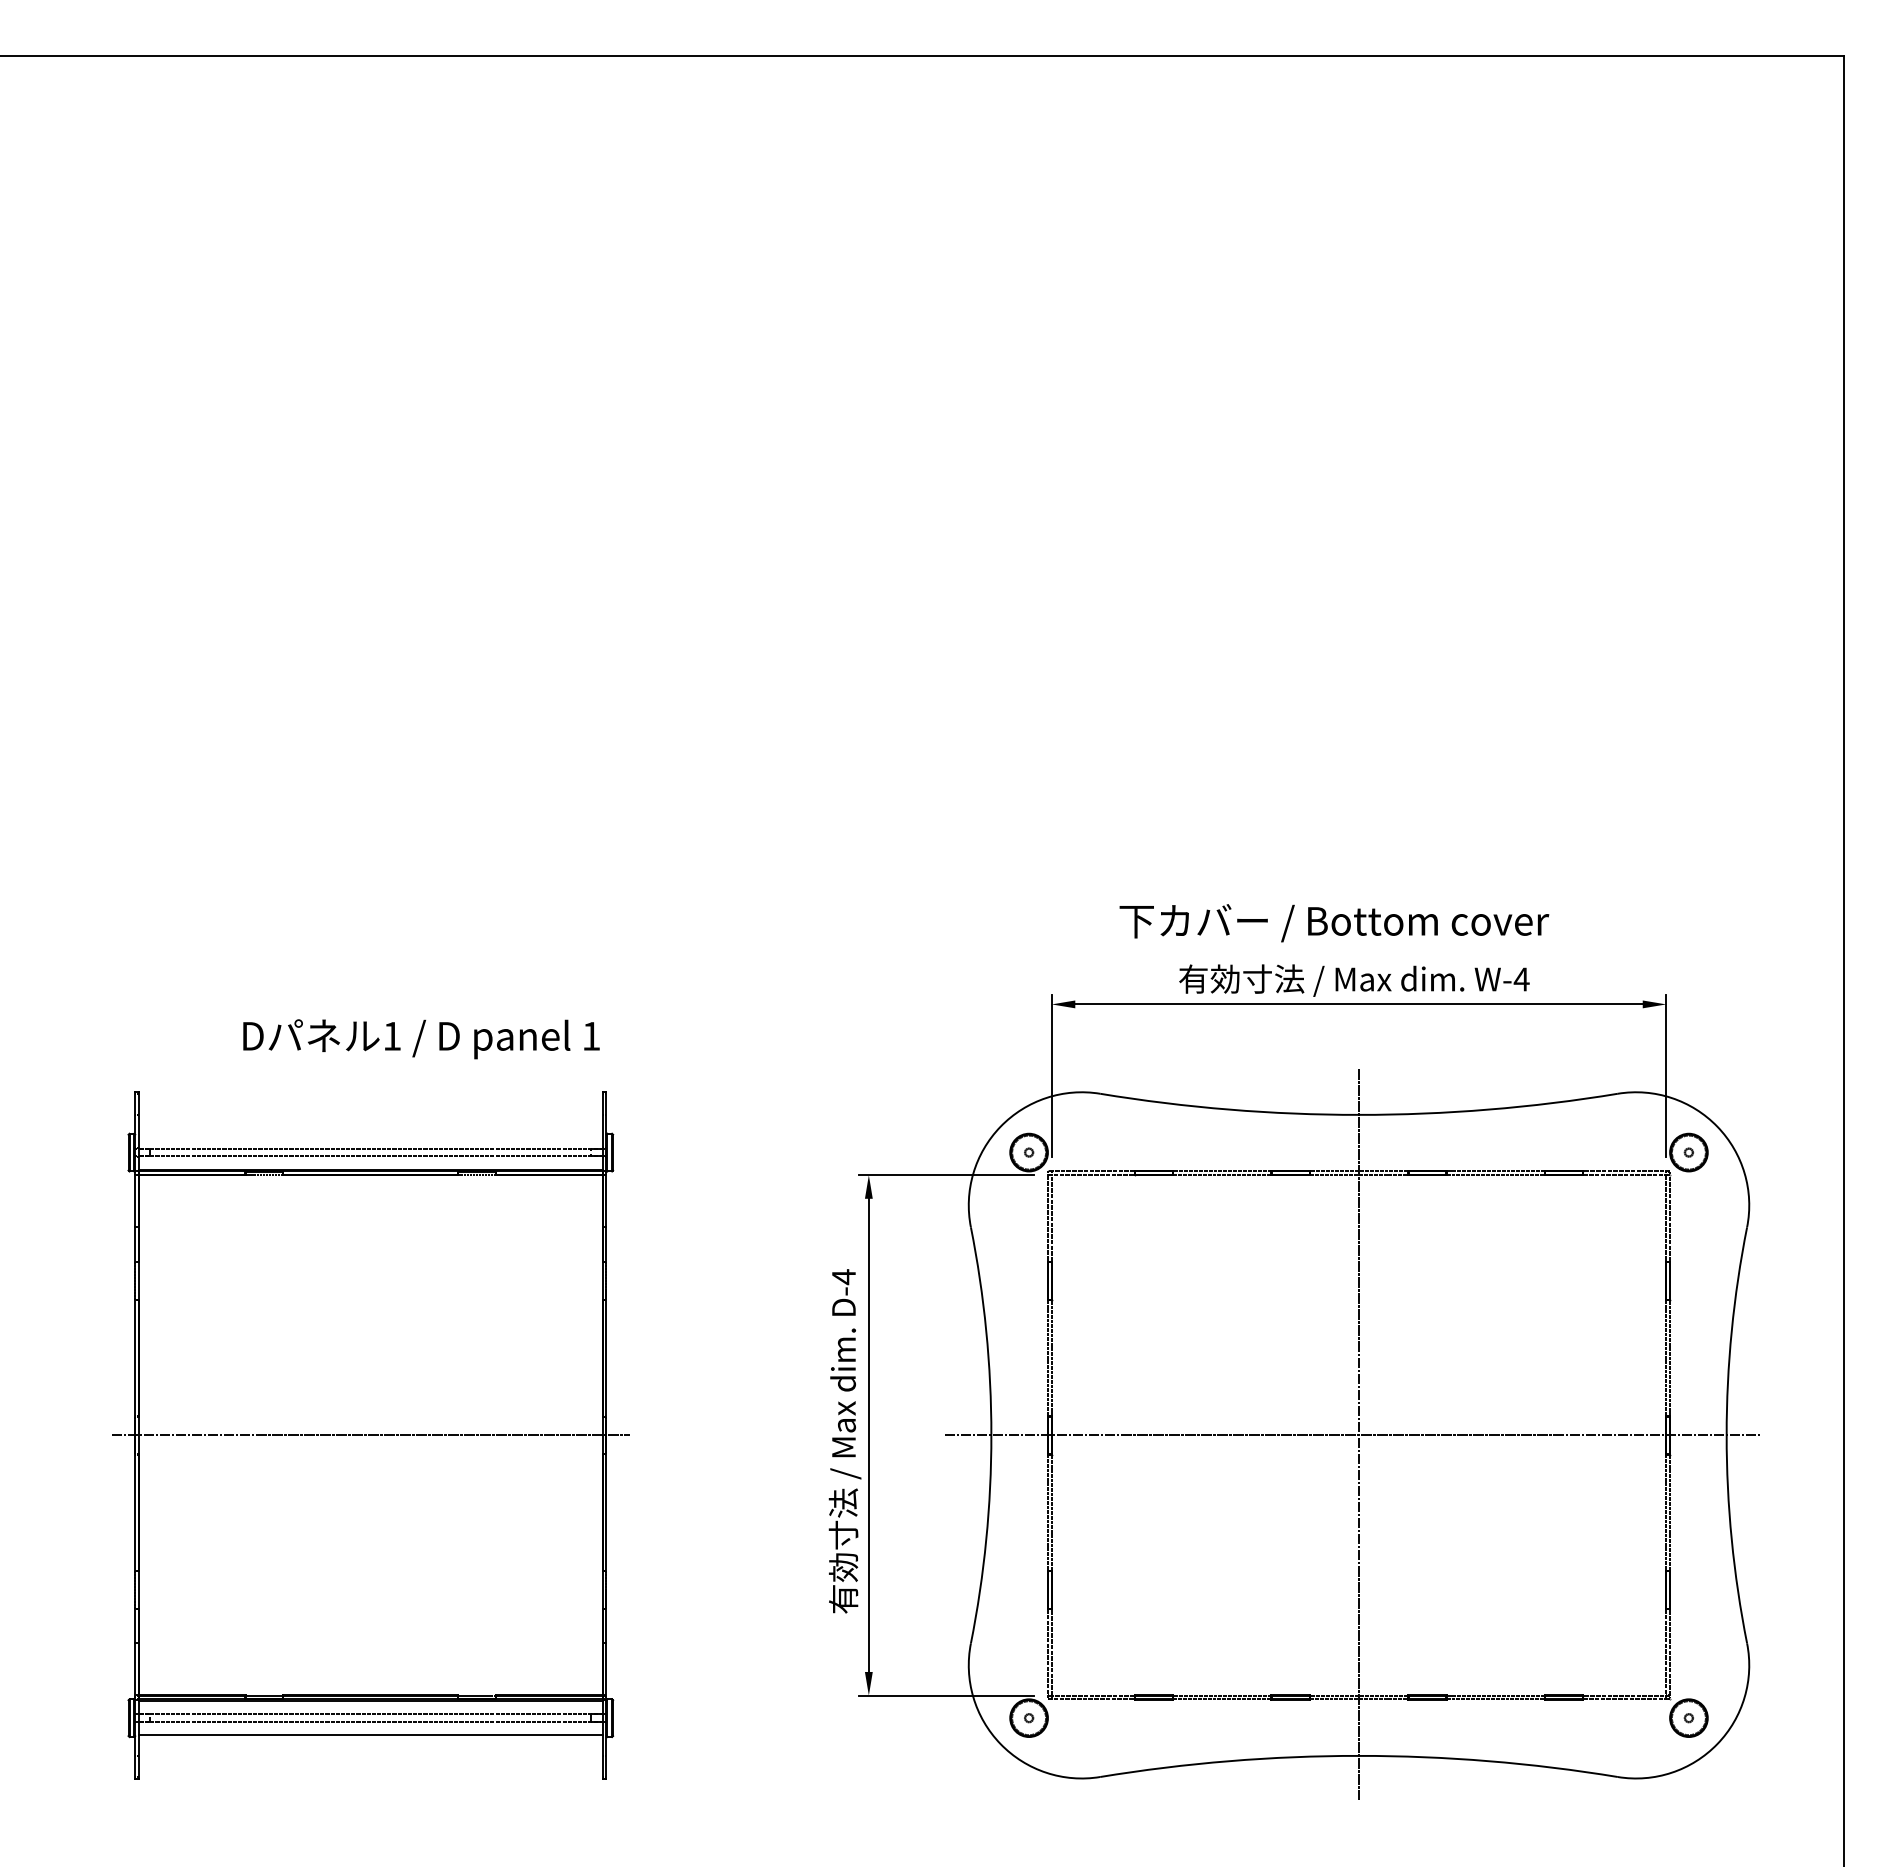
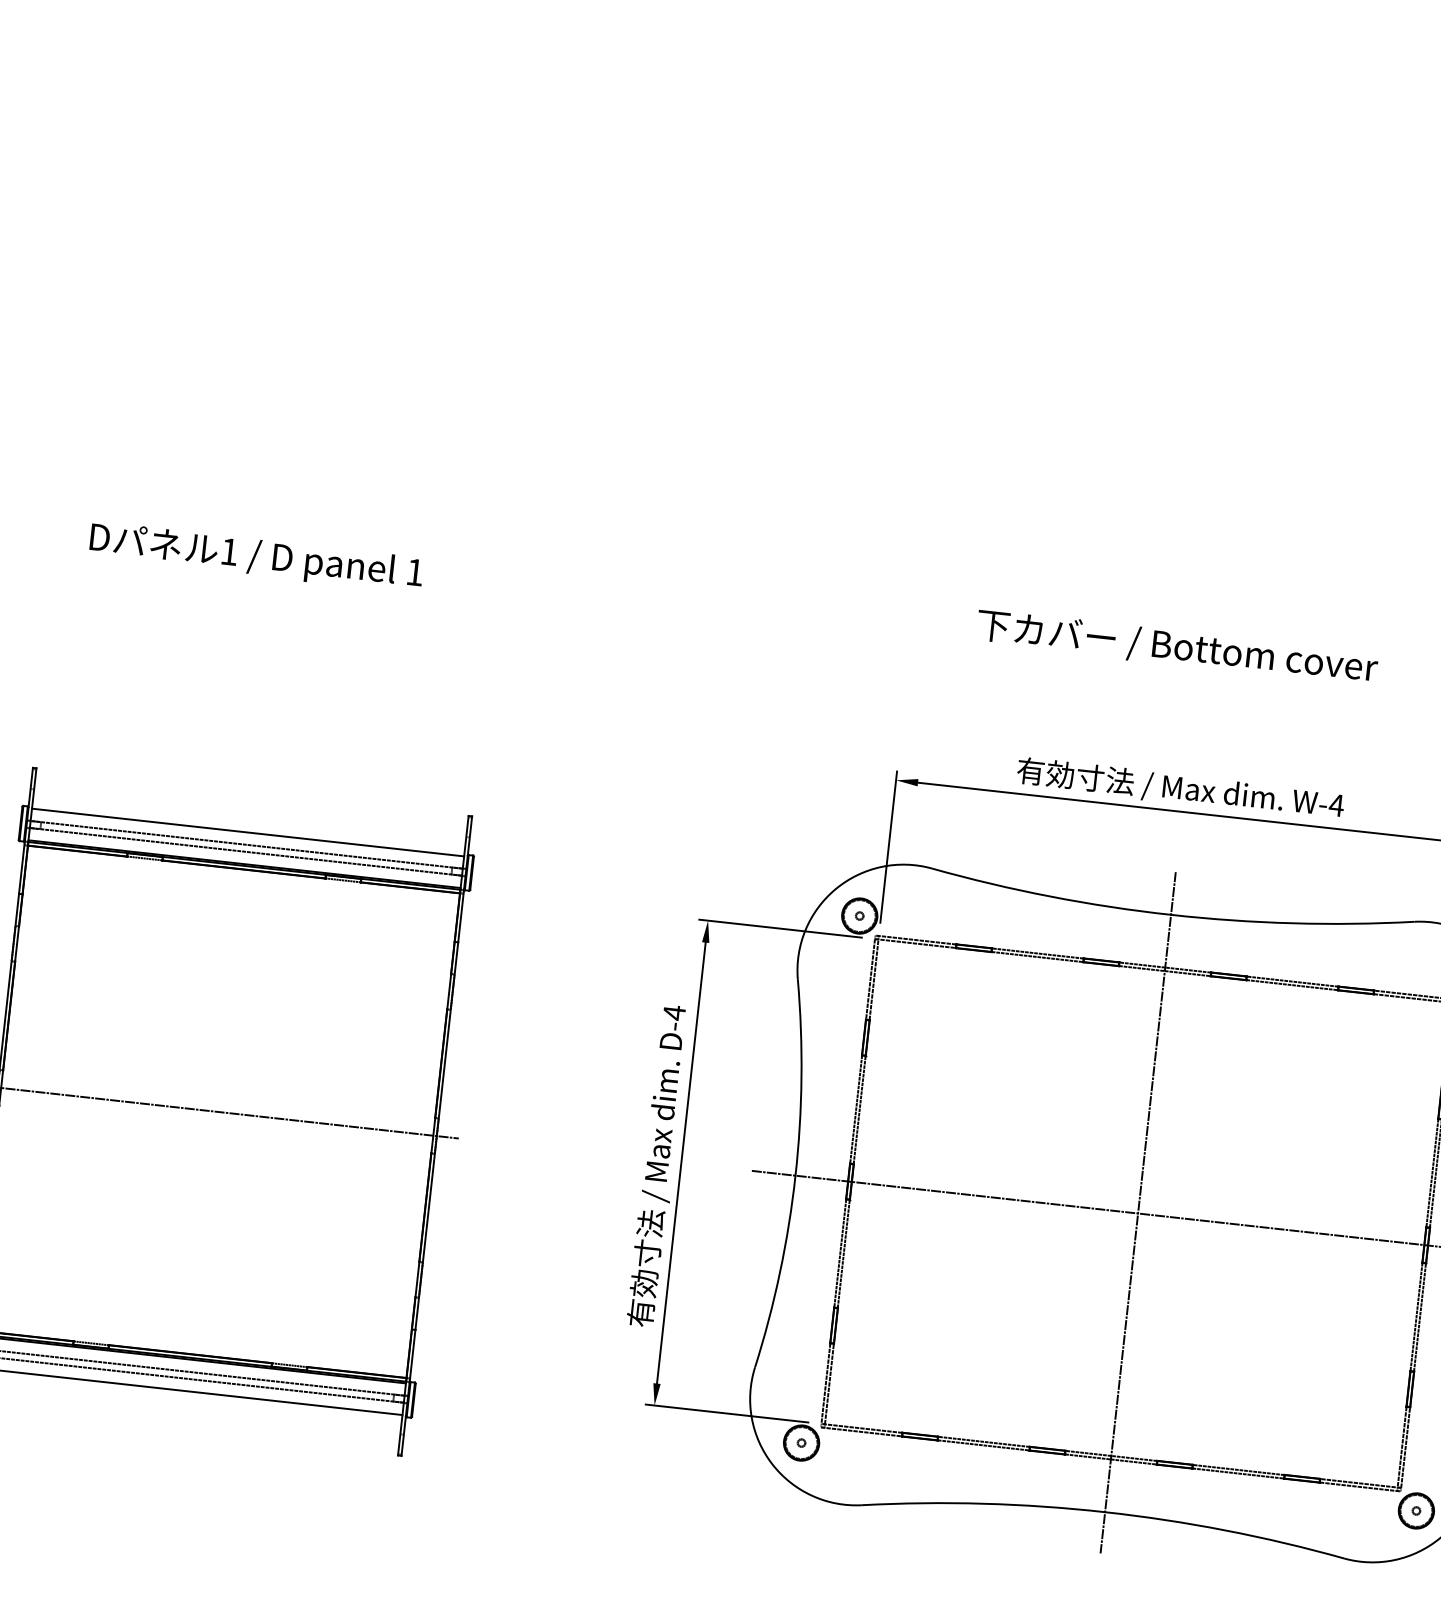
text: (1334, 923) -> (1177, 648), moved
text: (421, 1039) -> (256, 557), moved
line: (370, 1135) -> (247, 832), added

